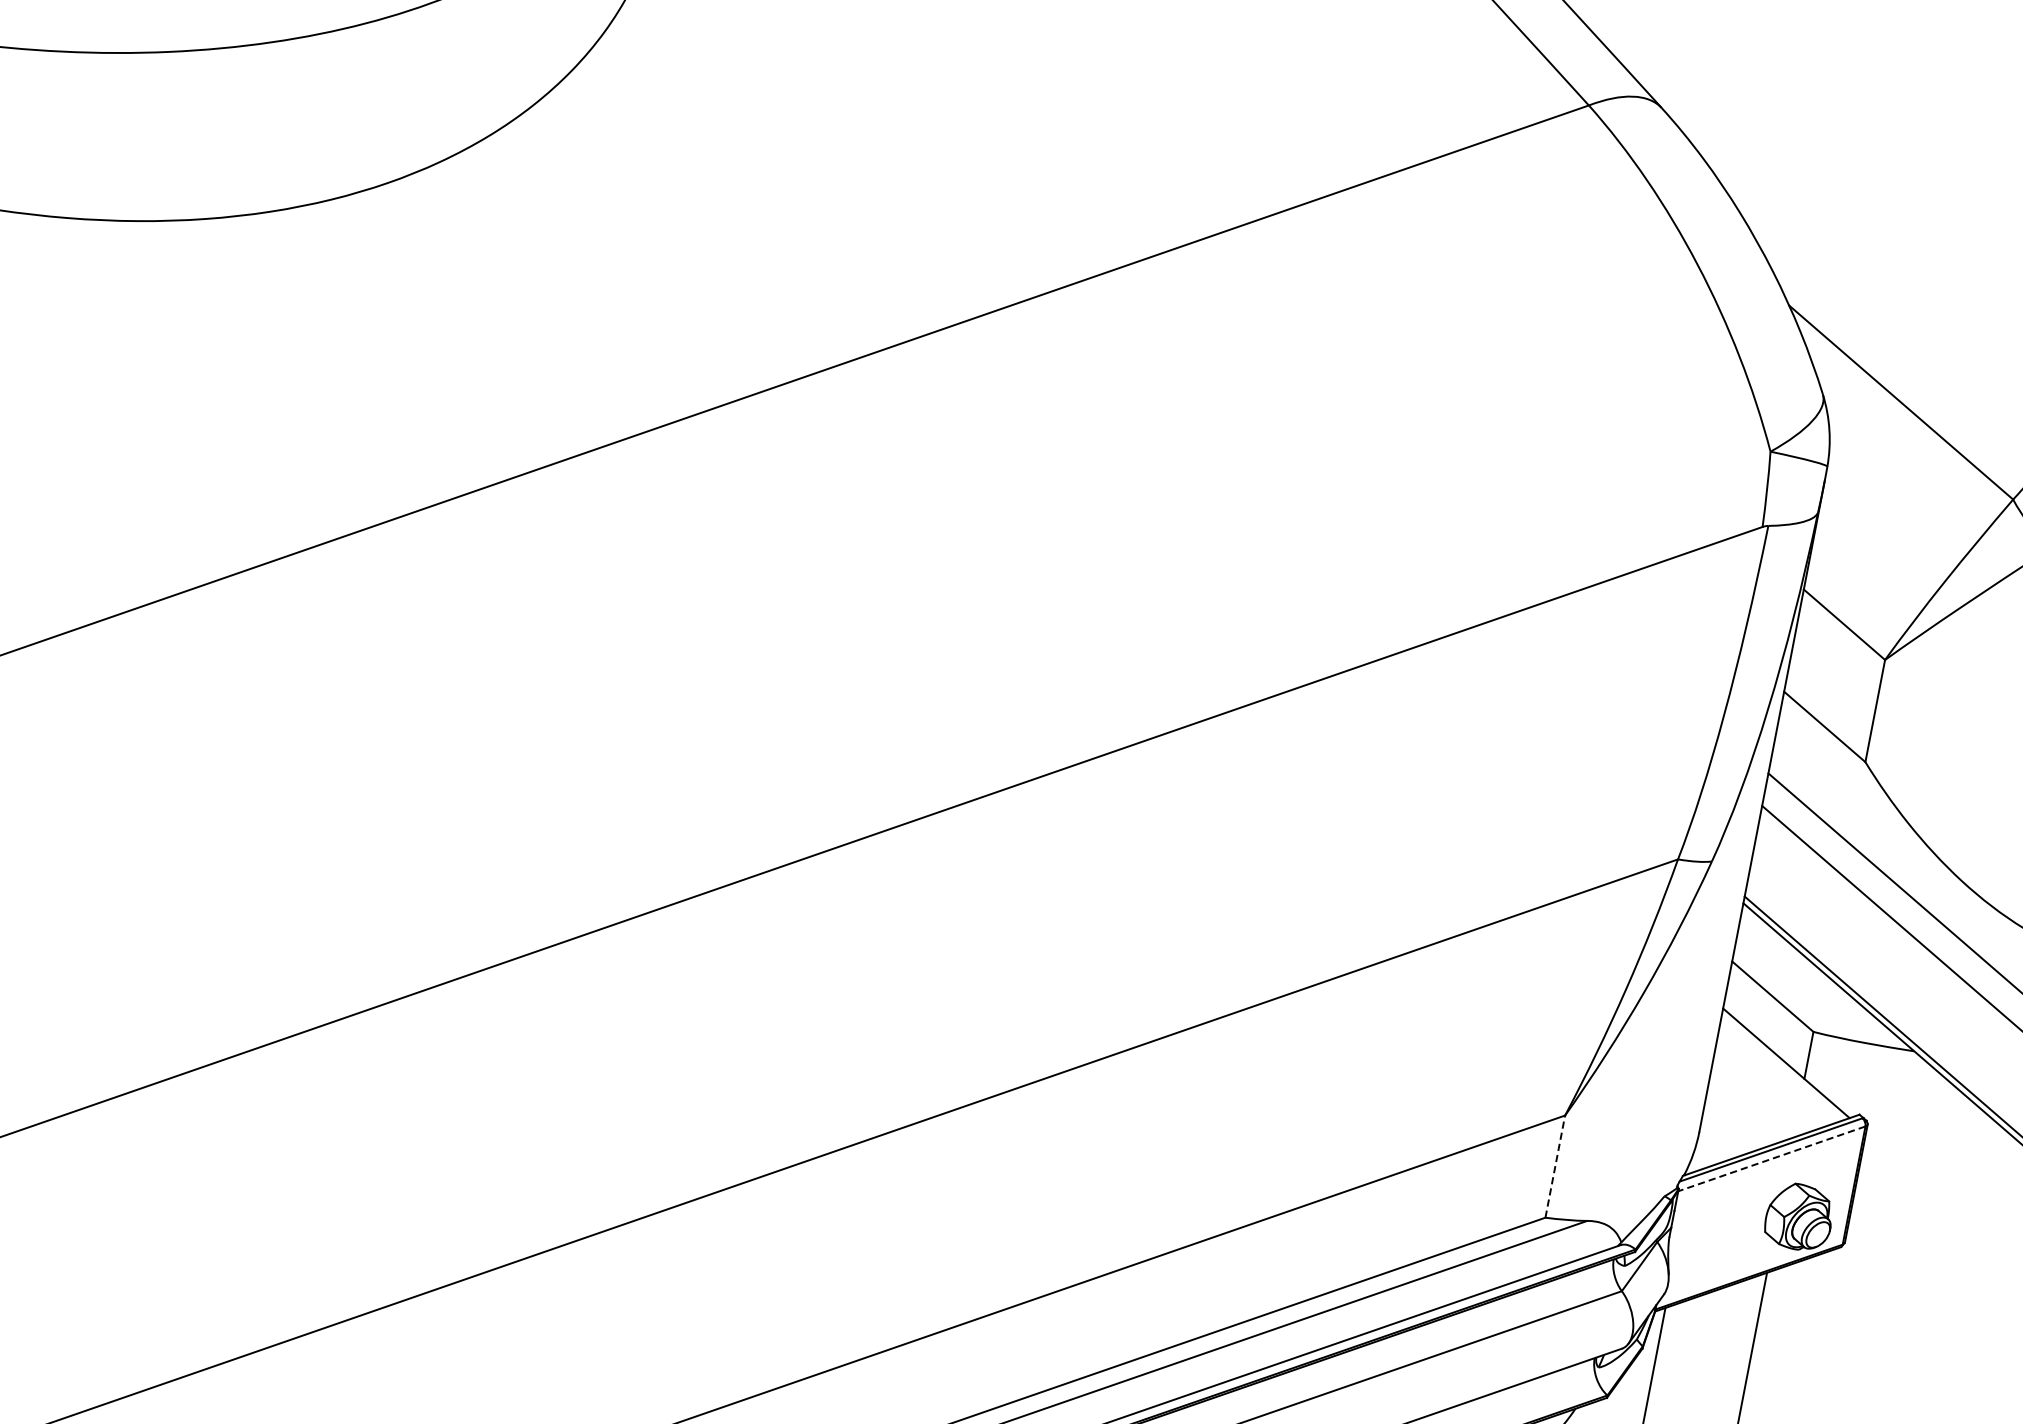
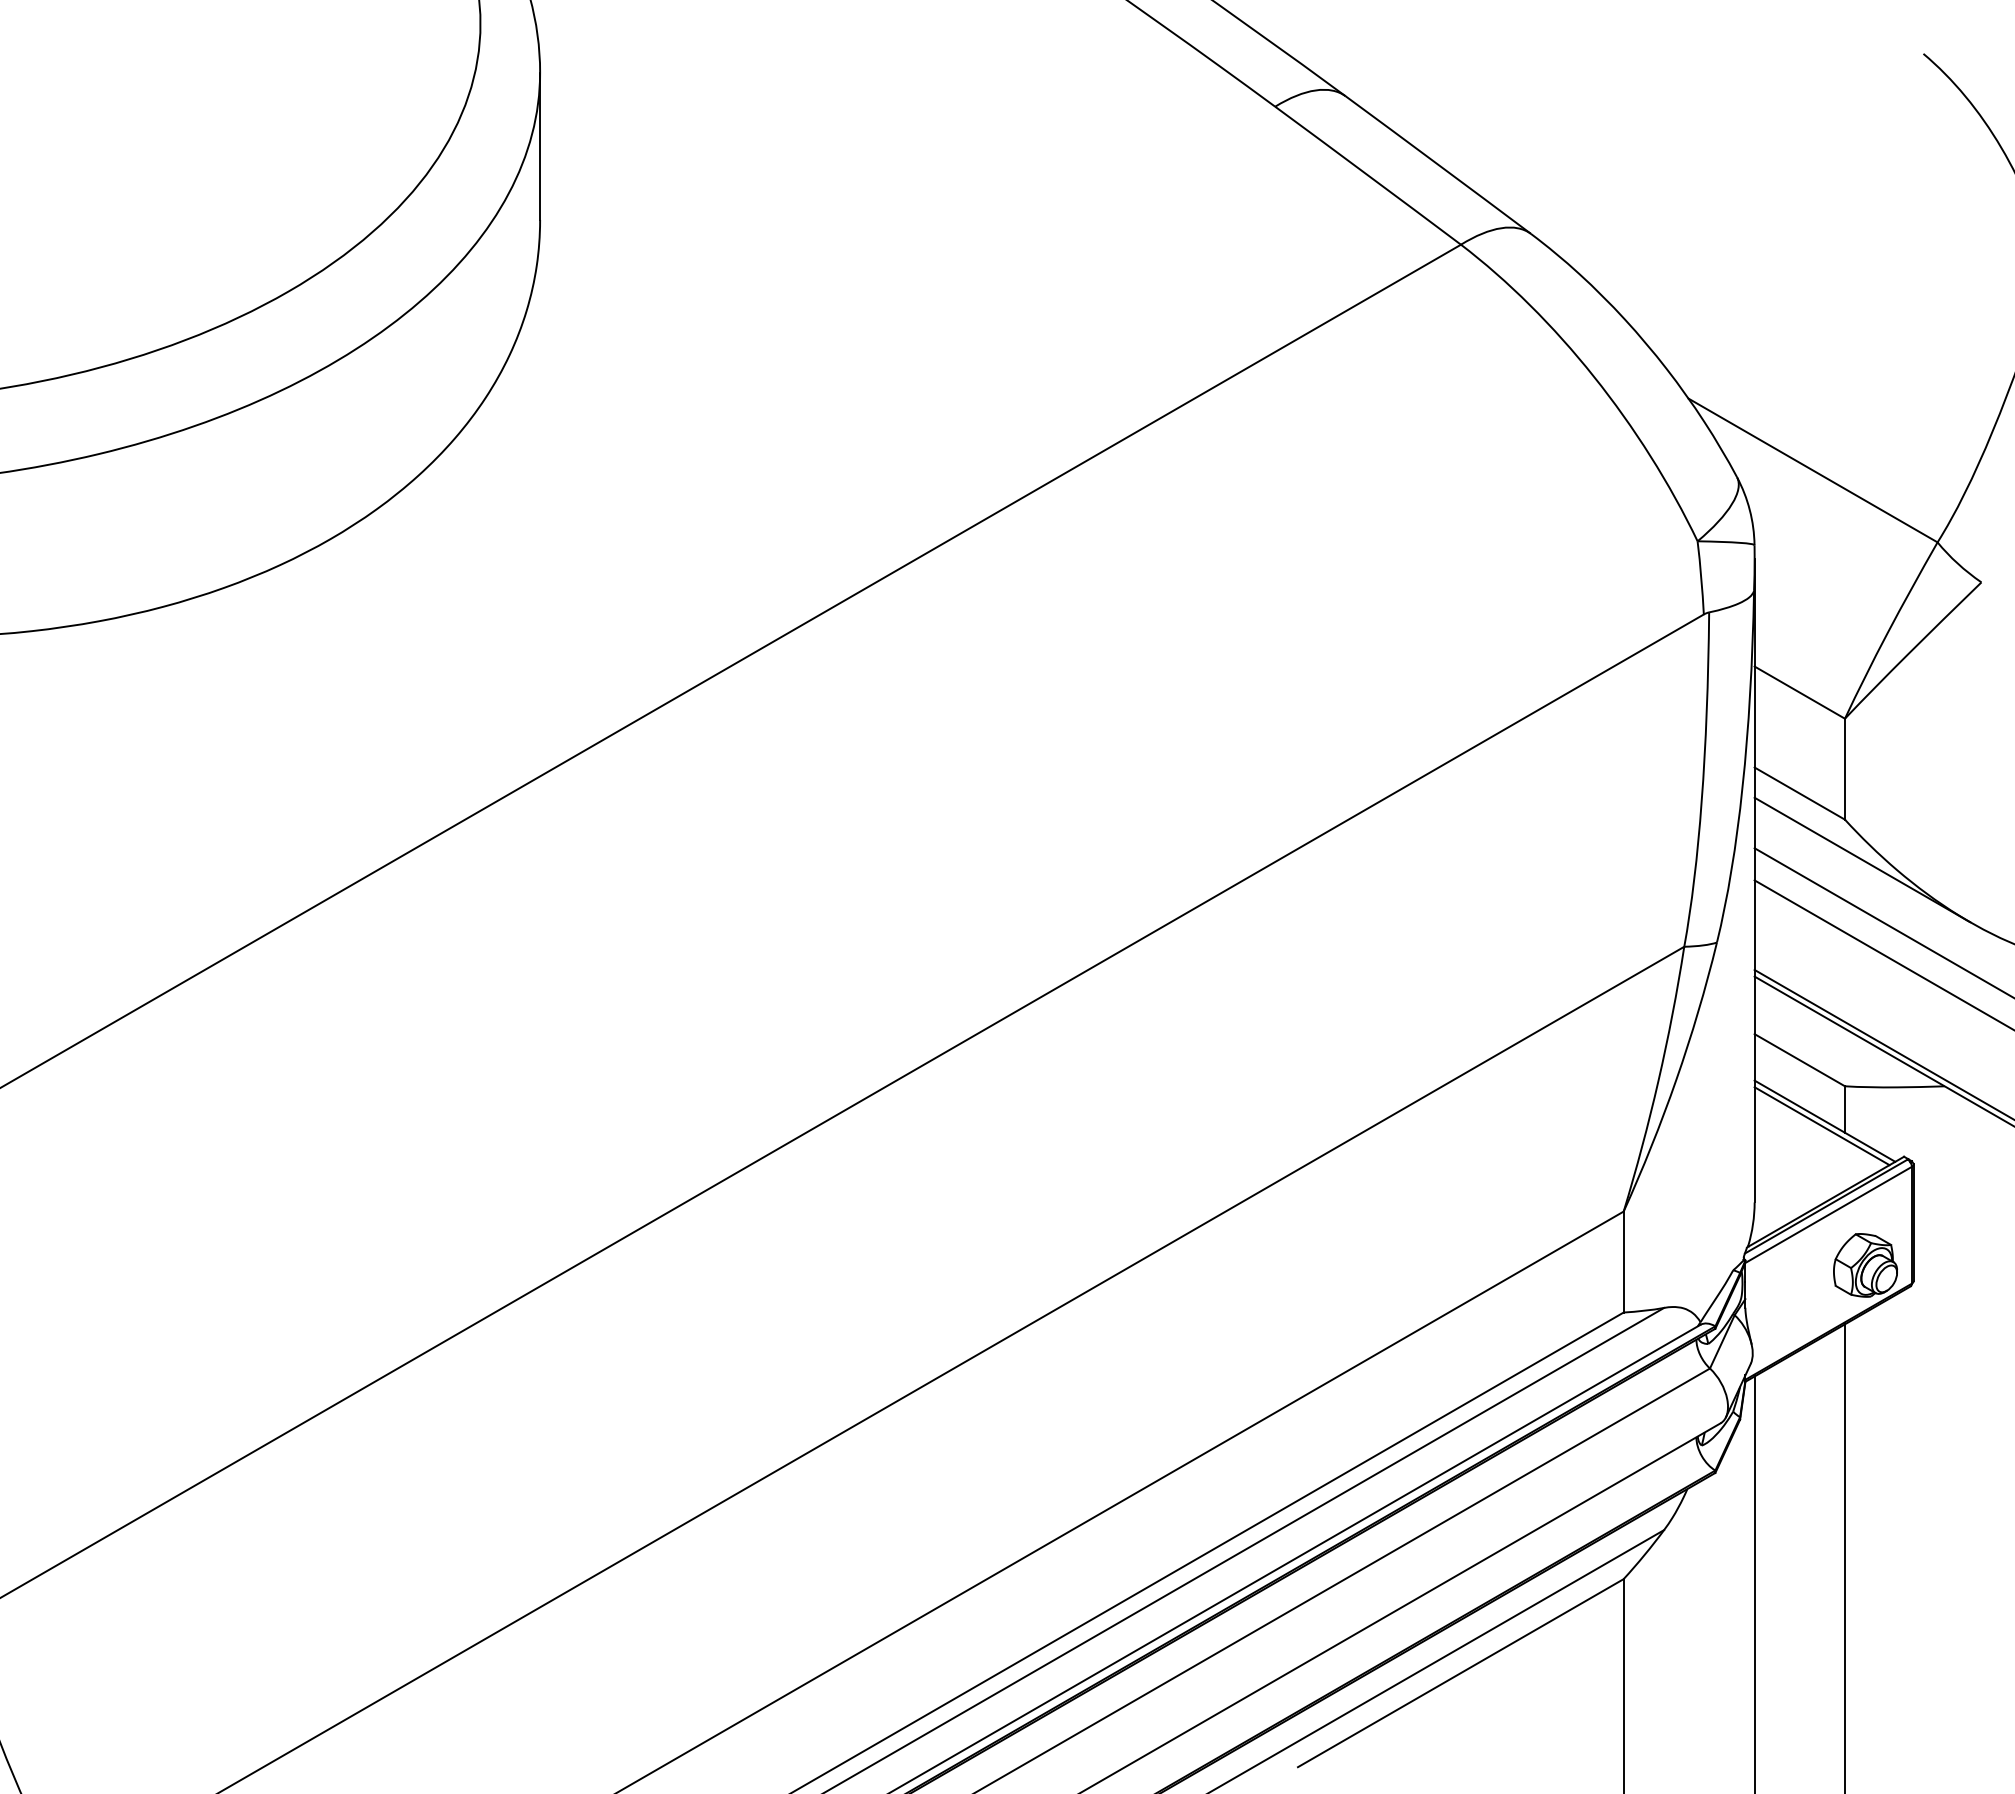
line: (1875, 805) -> (1862, 859), added
line: (1781, 1068) -> (1821, 1126), added
line: (1771, 1159) -> (1828, 1215), dashed -> solid
line: (1555, 1166) -> (1623, 1261), dashed -> solid

